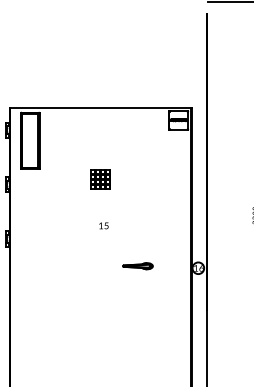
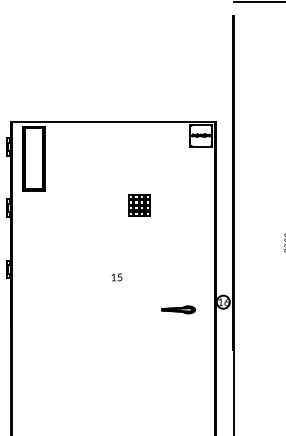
part: (100, 179) -> (139, 205), moved
text: (103, 225) -> (116, 277), moved
part: (138, 265) -> (178, 309), moved

